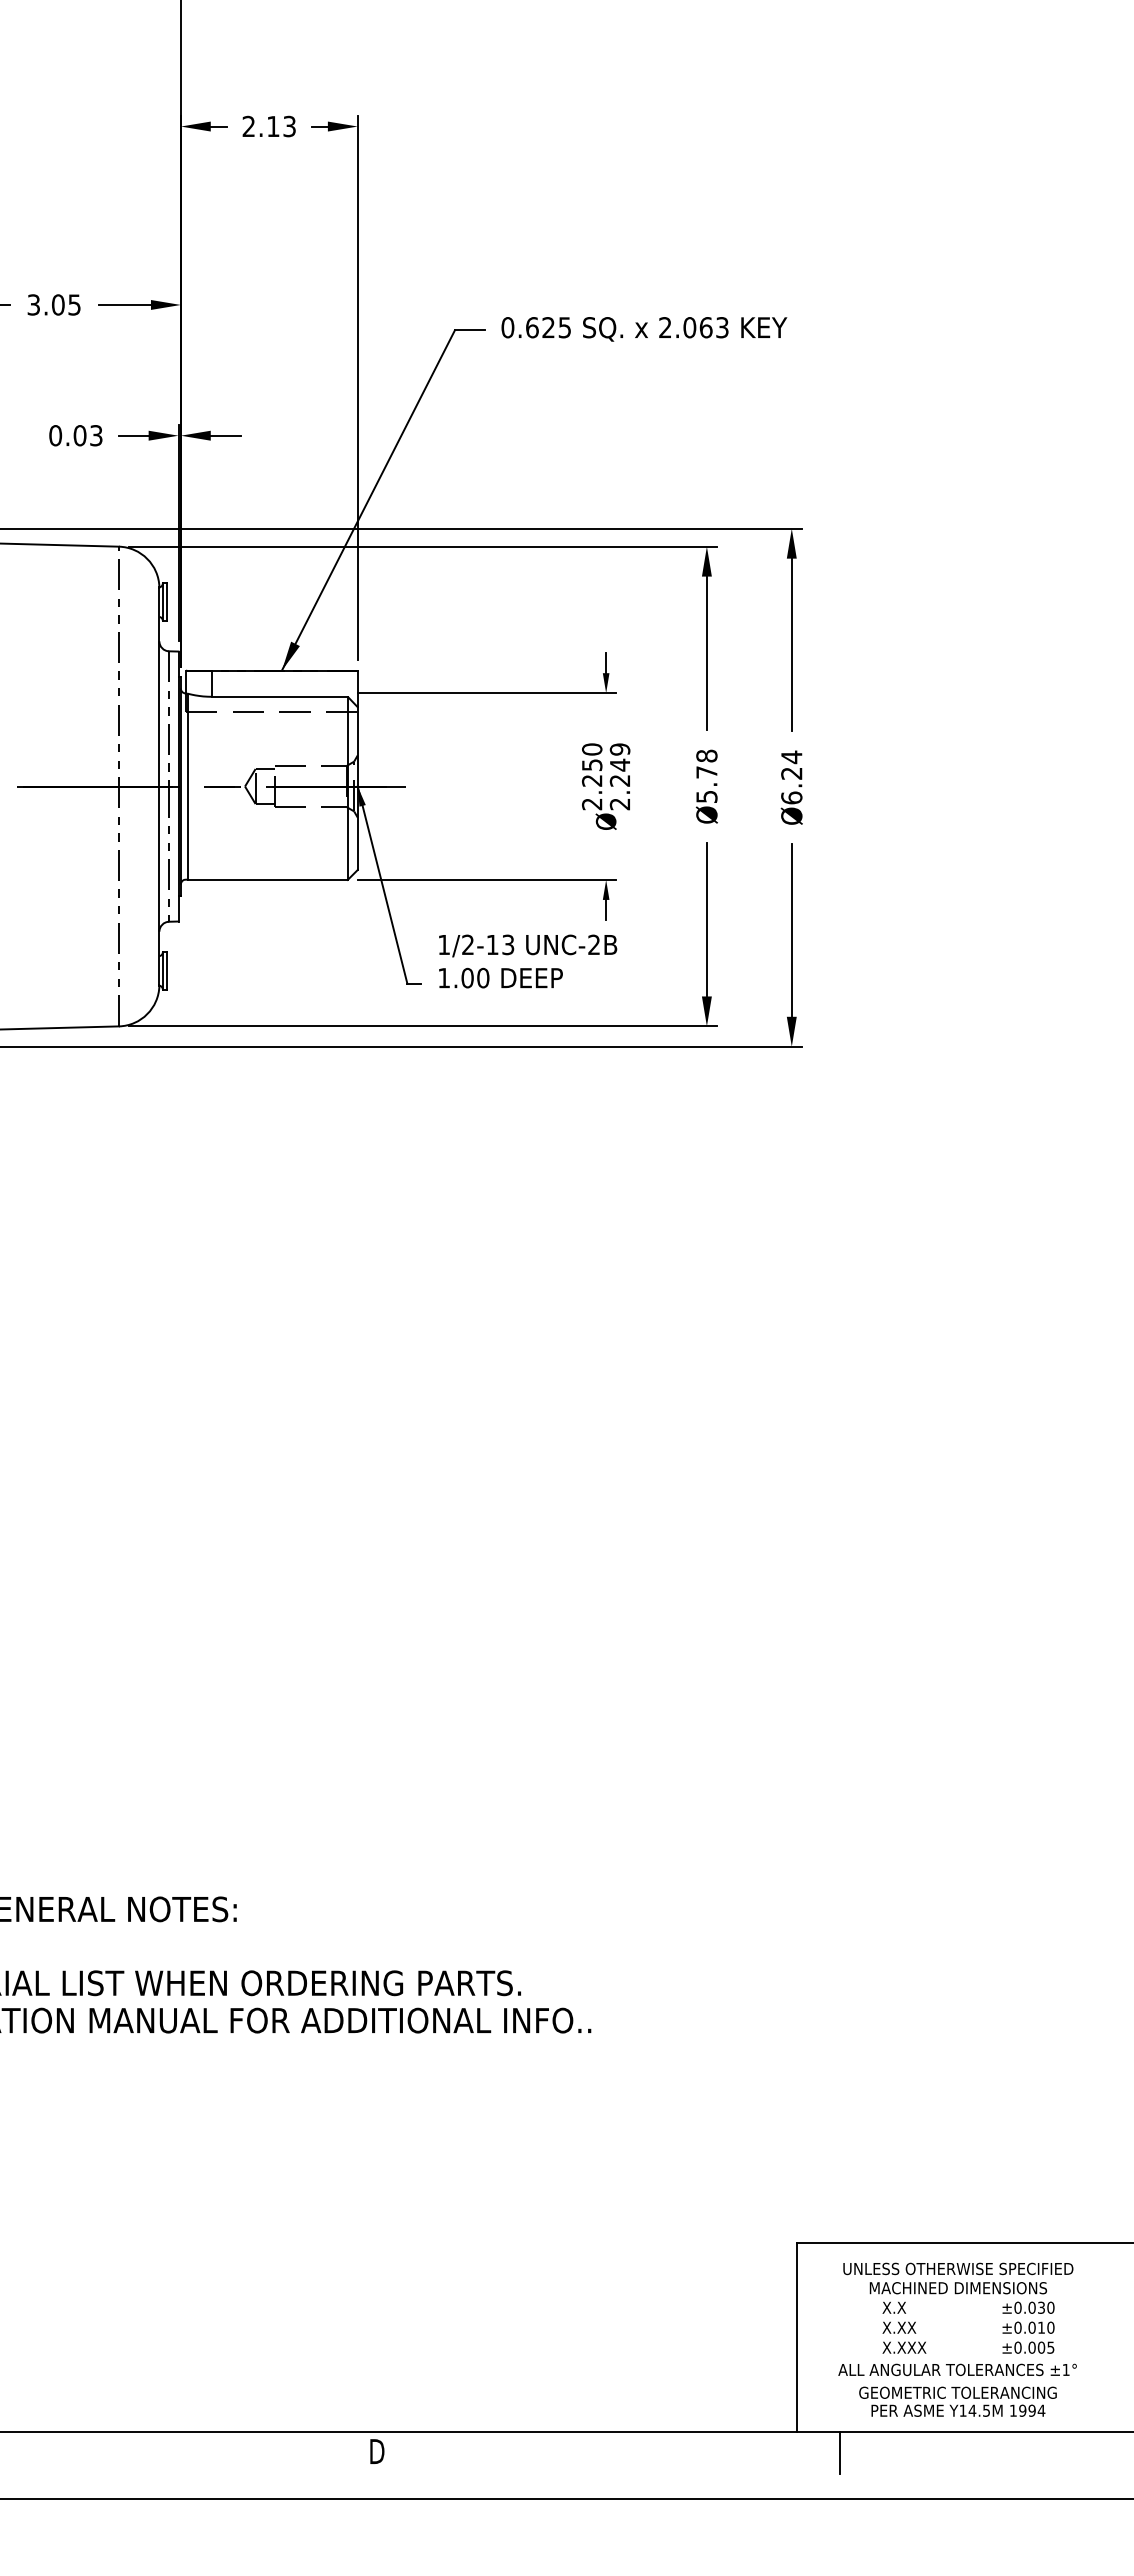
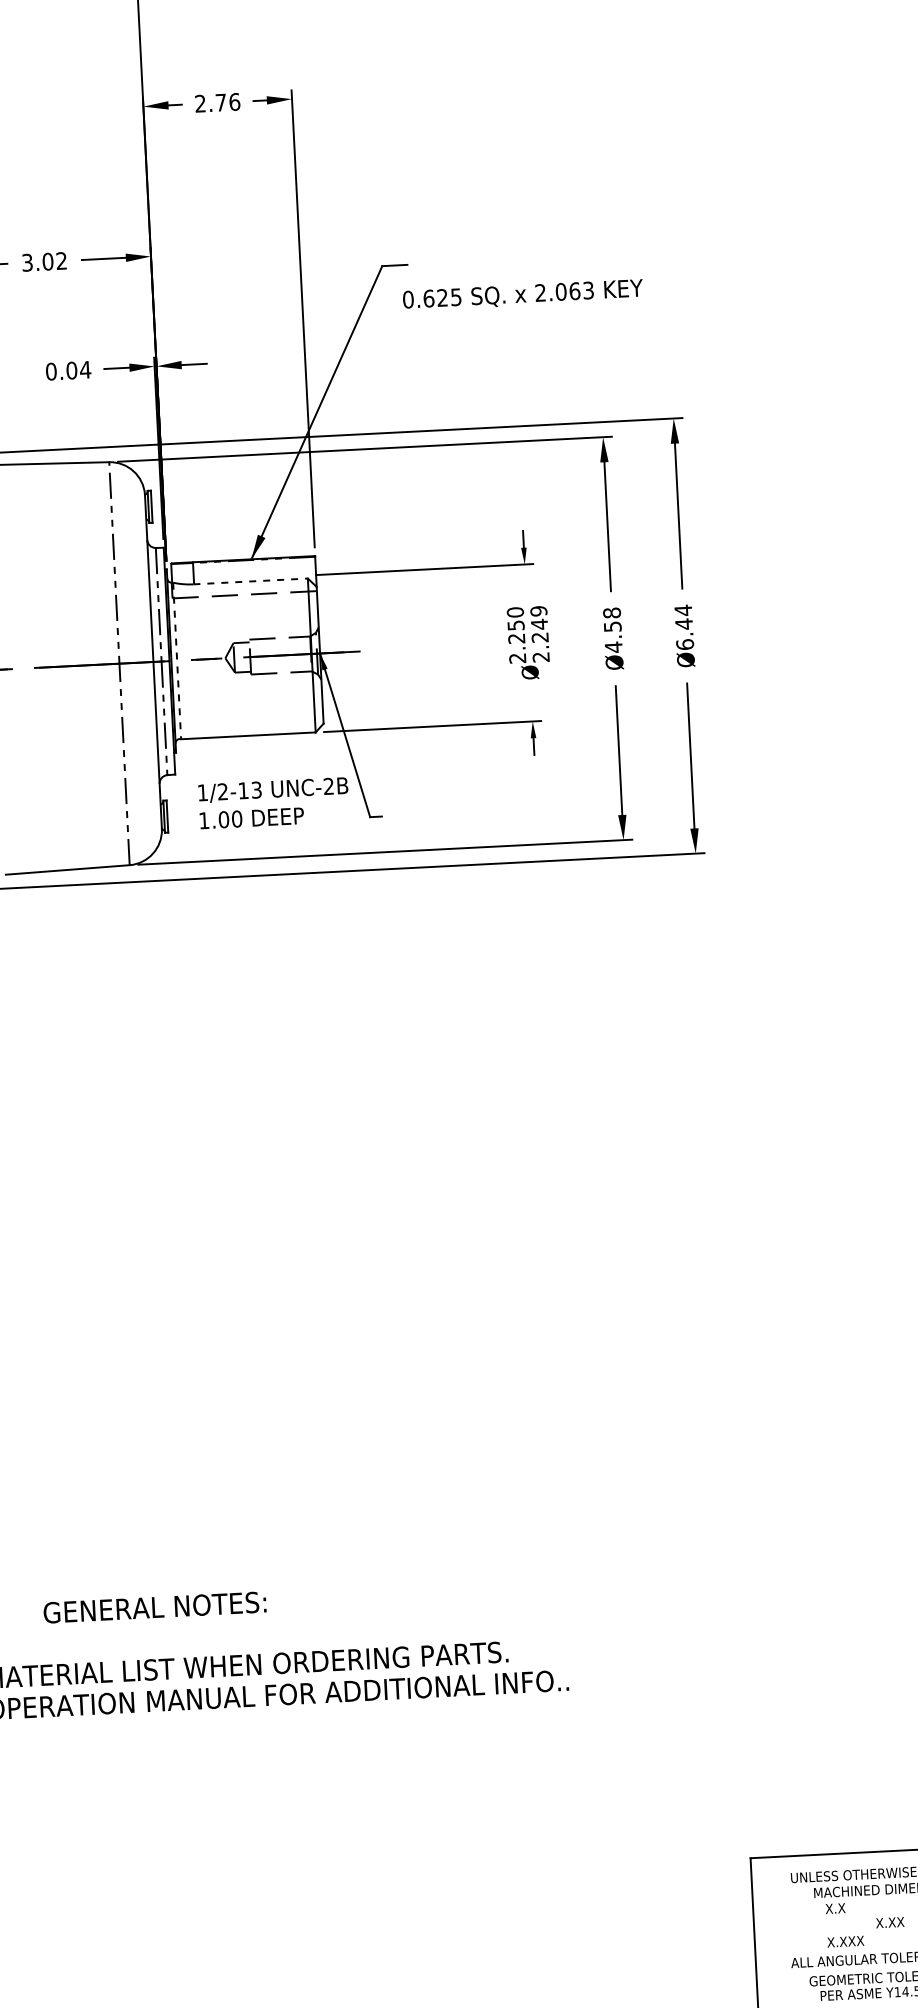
text: (281, 126) -> (227, 102), 2.13 -> 2.76
text: (74, 304) -> (61, 260), 3.05 -> 3.02
text: (644, 329) -> (523, 295), moved
text: (96, 435) -> (85, 369), 0.03 -> 0.04
line: (280, 696) -> (251, 581), solid -> dashed
text: (791, 773) -> (683, 624), Ø6.24 -> Ø6.44
text: (706, 784) -> (612, 636), Ø5.78 -> Ø4.58
line: (187, 787) -> (177, 661), solid -> dashed
text: (528, 961) -> (274, 803), moved
text: (899, 2327) -> (890, 1922), moved

